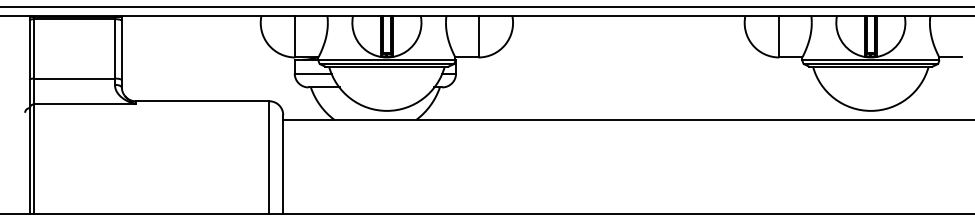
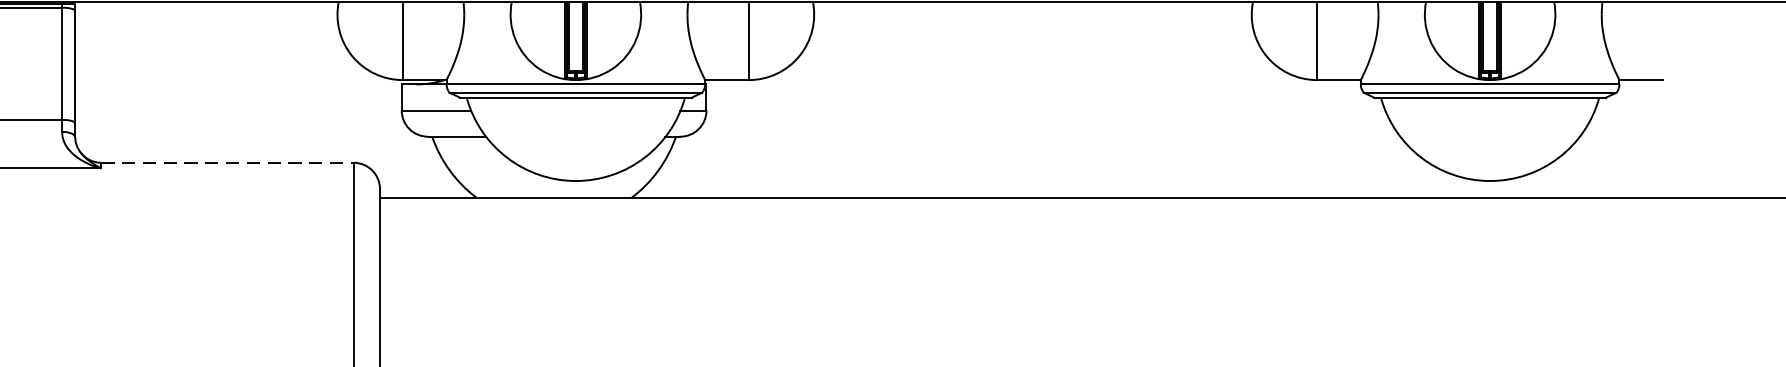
line: (202, 101) -> (227, 163), solid -> dashed

